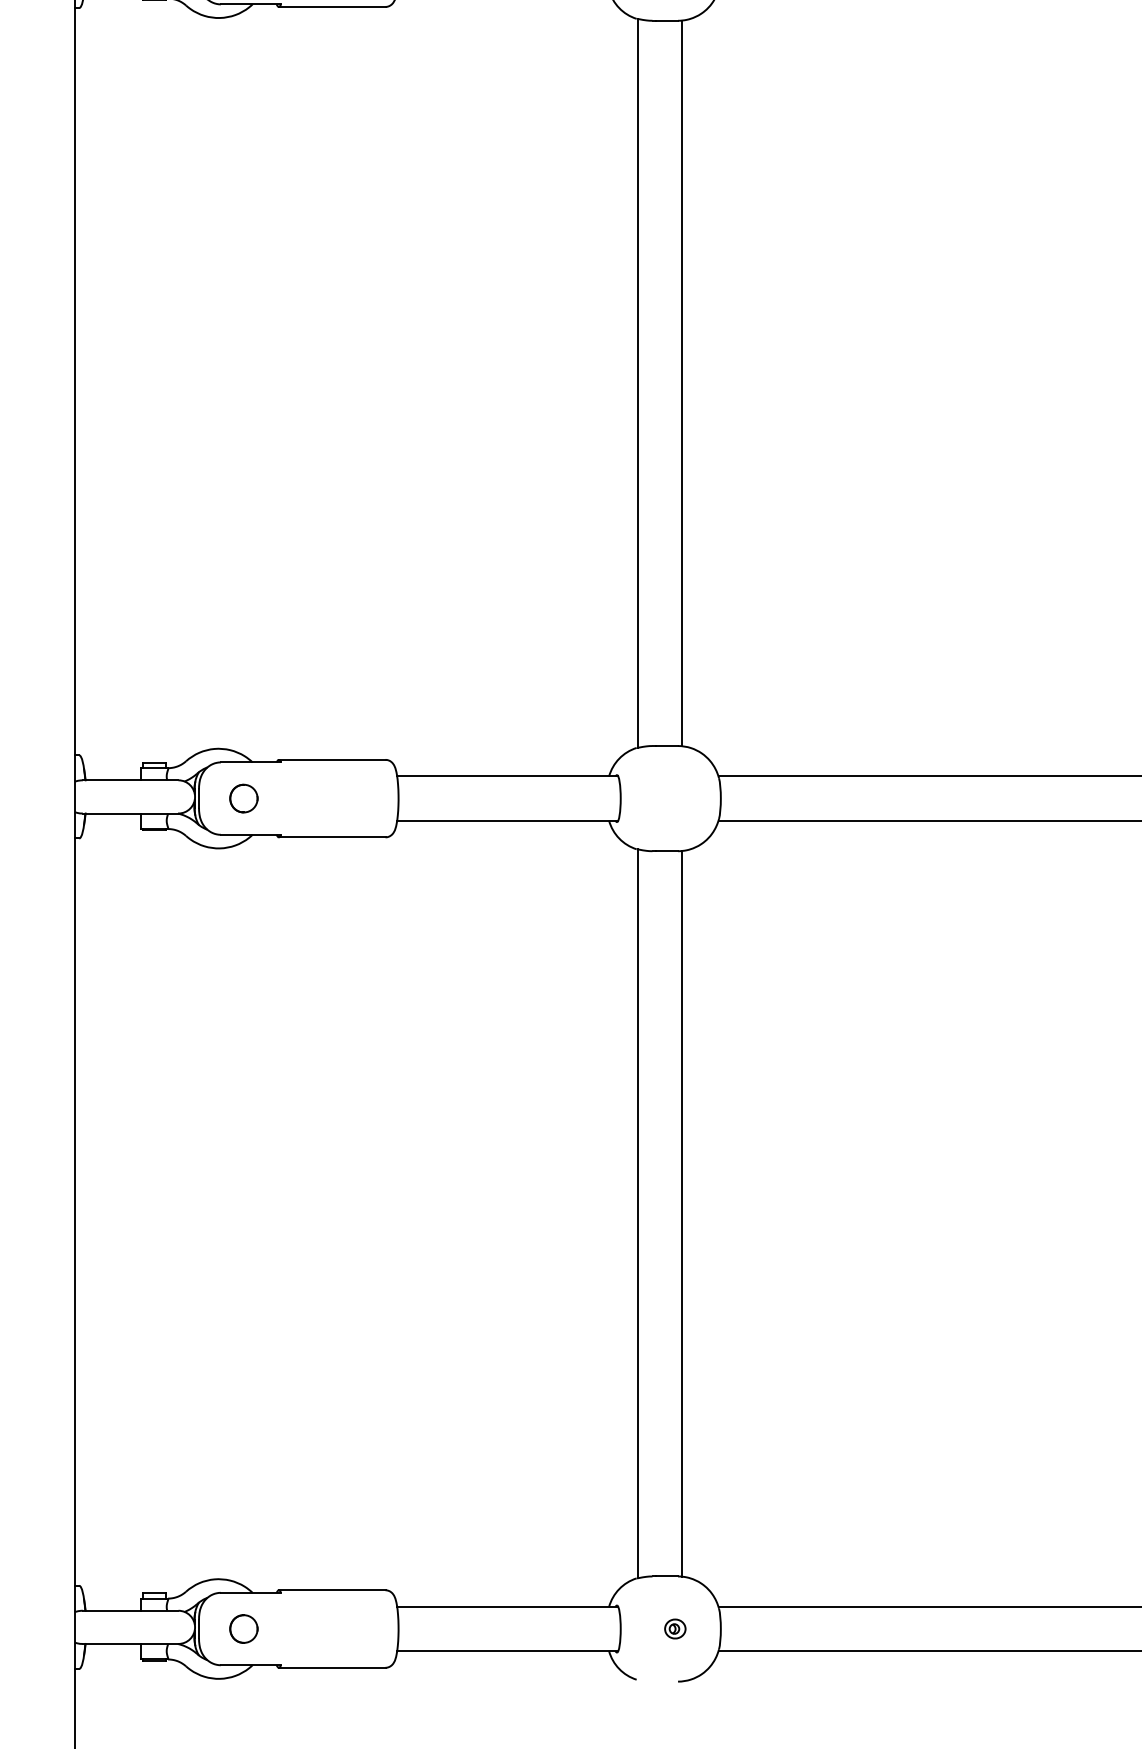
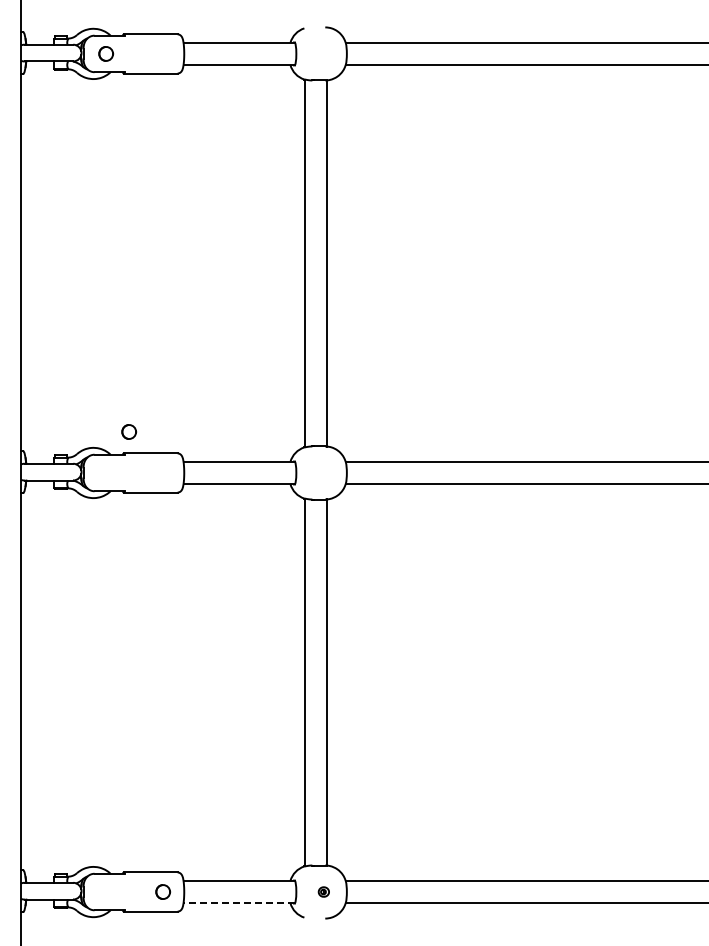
part: (244, 797) -> (129, 431), moved
part: (244, 1627) -> (163, 891), moved
line: (508, 1651) -> (239, 903), solid -> dashed

